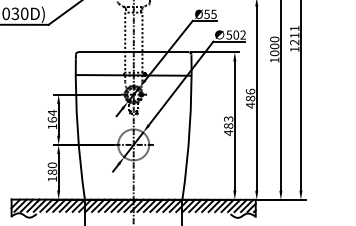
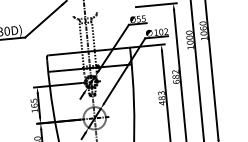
text: (229, 34) -> (156, 32), 502 -> 102
text: (294, 35) -> (203, 28), 1211 -> 1060
text: (250, 98) -> (175, 76), 486 -> 682
text: (52, 112) -> (33, 100), 164 -> 165

